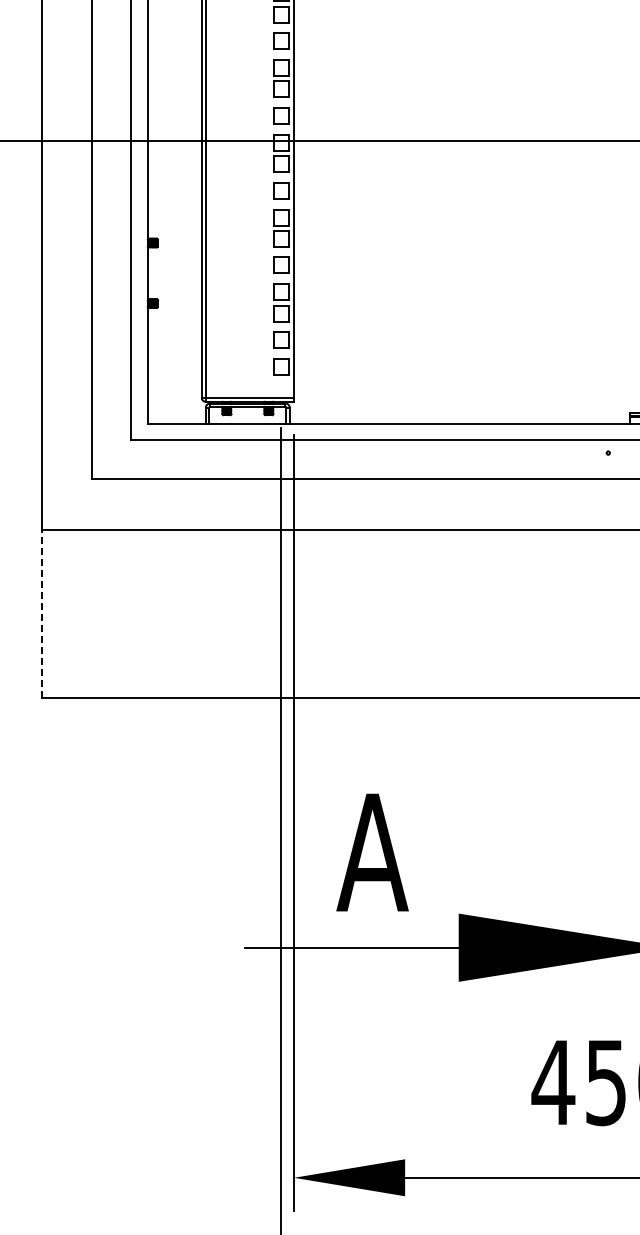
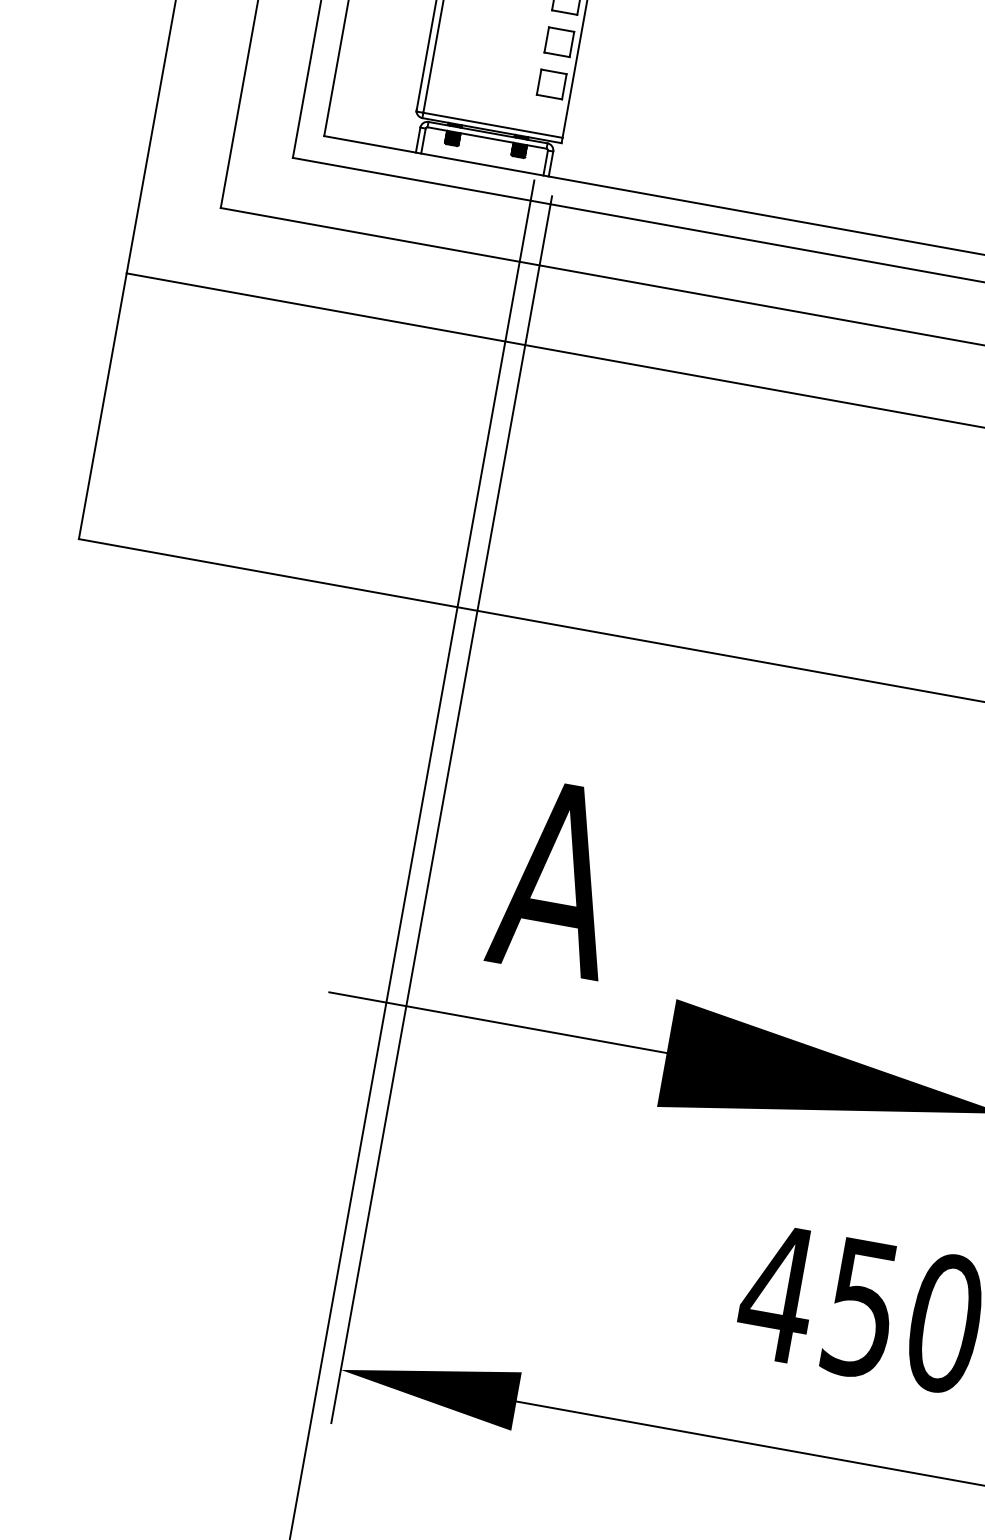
line: (41, 613) -> (102, 405), dashed -> solid

